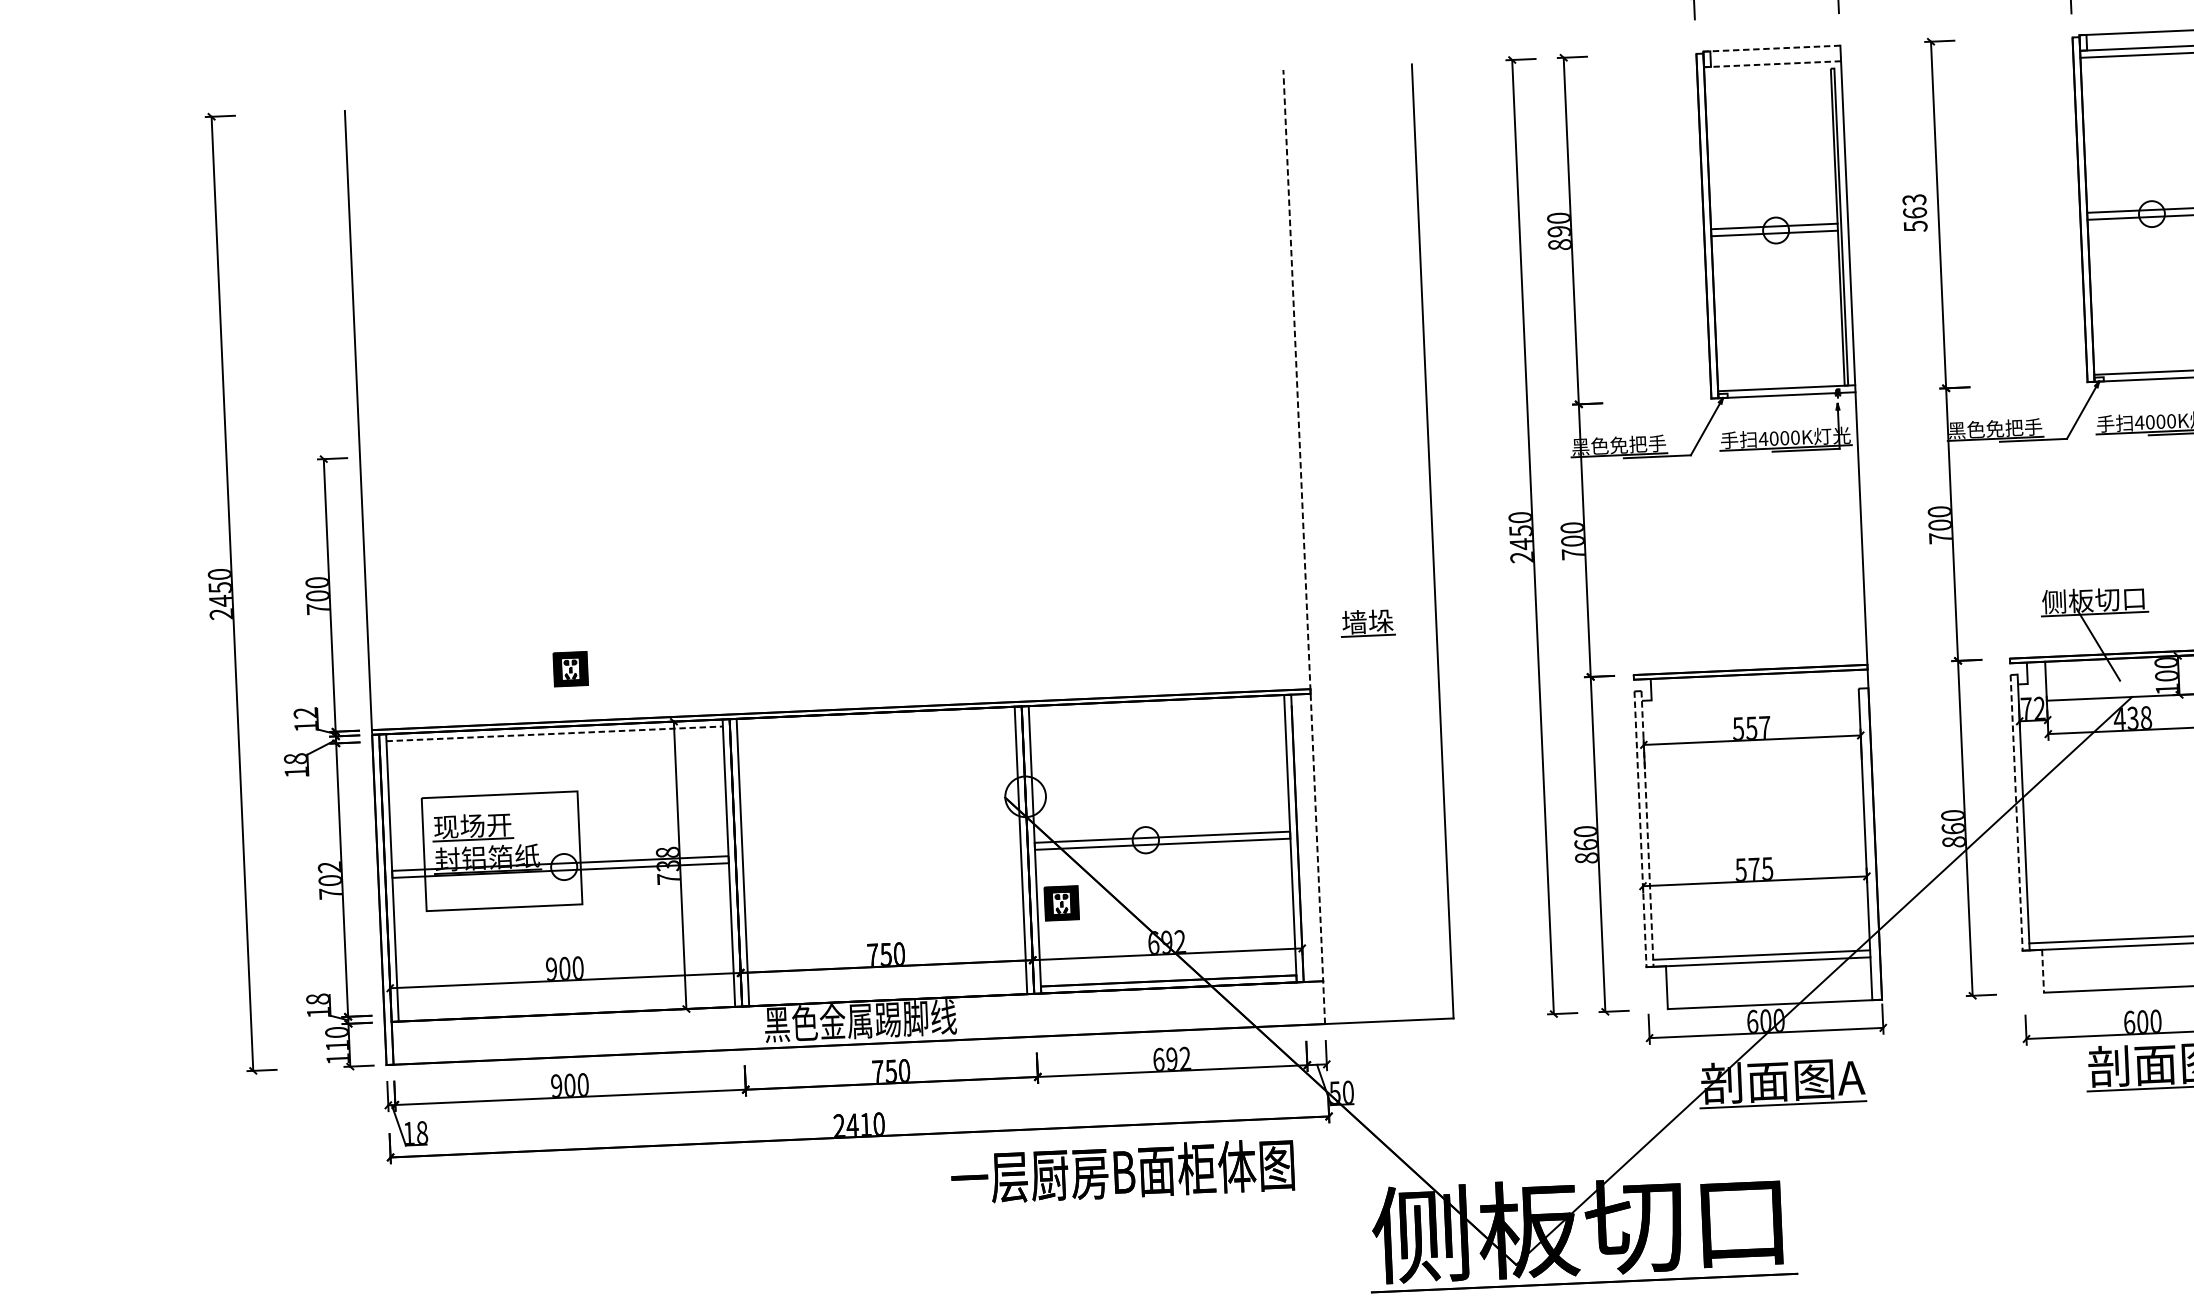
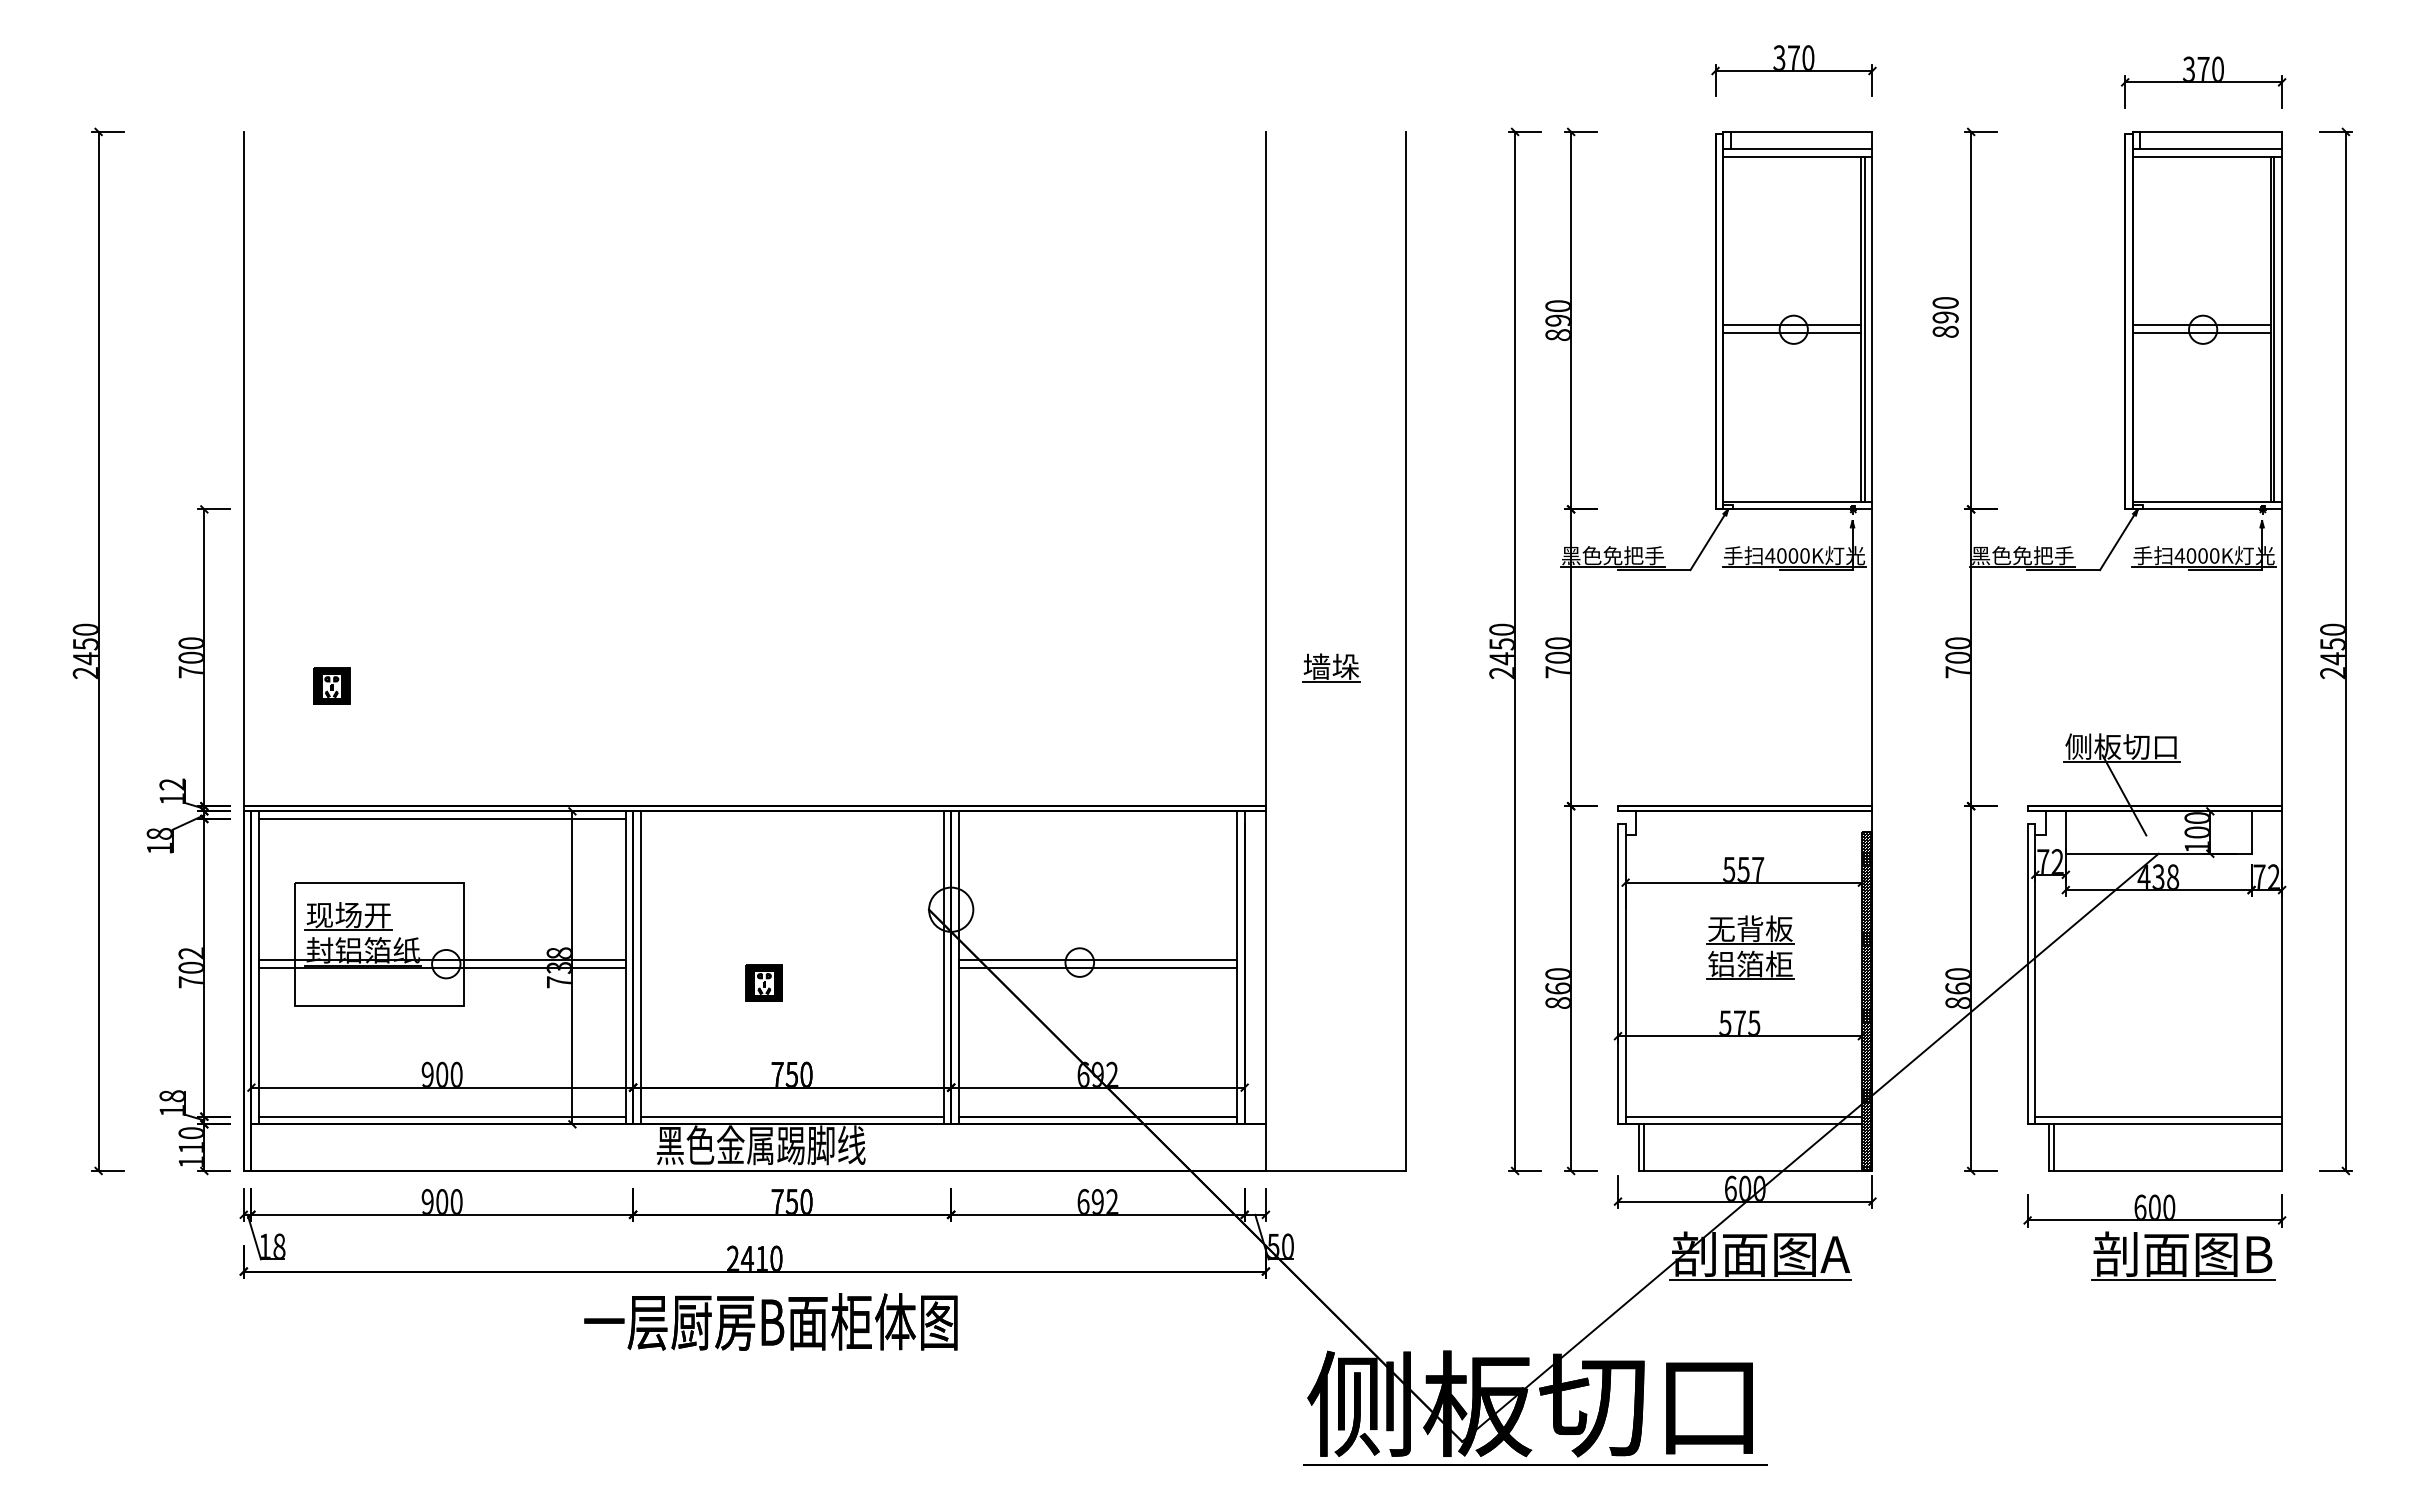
line: (1771, 48) -> (1797, 131), dashed -> solid
line: (1772, 63) -> (1797, 148), dashed -> solid
line: (1772, 71) -> (1797, 156), added
text: (1914, 213) -> (1945, 317), 563 -> 890
line: (1303, 547) -> (1265, 651), dashed -> solid
part: (1367, 622) -> (1331, 667), moved
part: (570, 668) -> (331, 685), moved
line: (554, 733) -> (442, 818), dashed -> solid
part: (1761, 799) -> (1750, 947), added
line: (2016, 813) -> (2027, 974), dashed -> solid
line: (1640, 829) -> (1618, 974), dashed -> solid
line: (1647, 829) -> (1625, 974), dashed -> solid
hatch: (1869, 843) -> (1866, 1000), added
part: (1060, 902) -> (763, 982), moved
line: (2047, 970) -> (2053, 1147), added
line: (2042, 972) -> (2048, 1148), dashed -> solid
line: (1671, 987) -> (1644, 1147), added
line: (887, 993) -> (791, 1116), added
line: (566, 1007) -> (442, 1116), added
text: (1122, 1171) -> (770, 1321), moved

